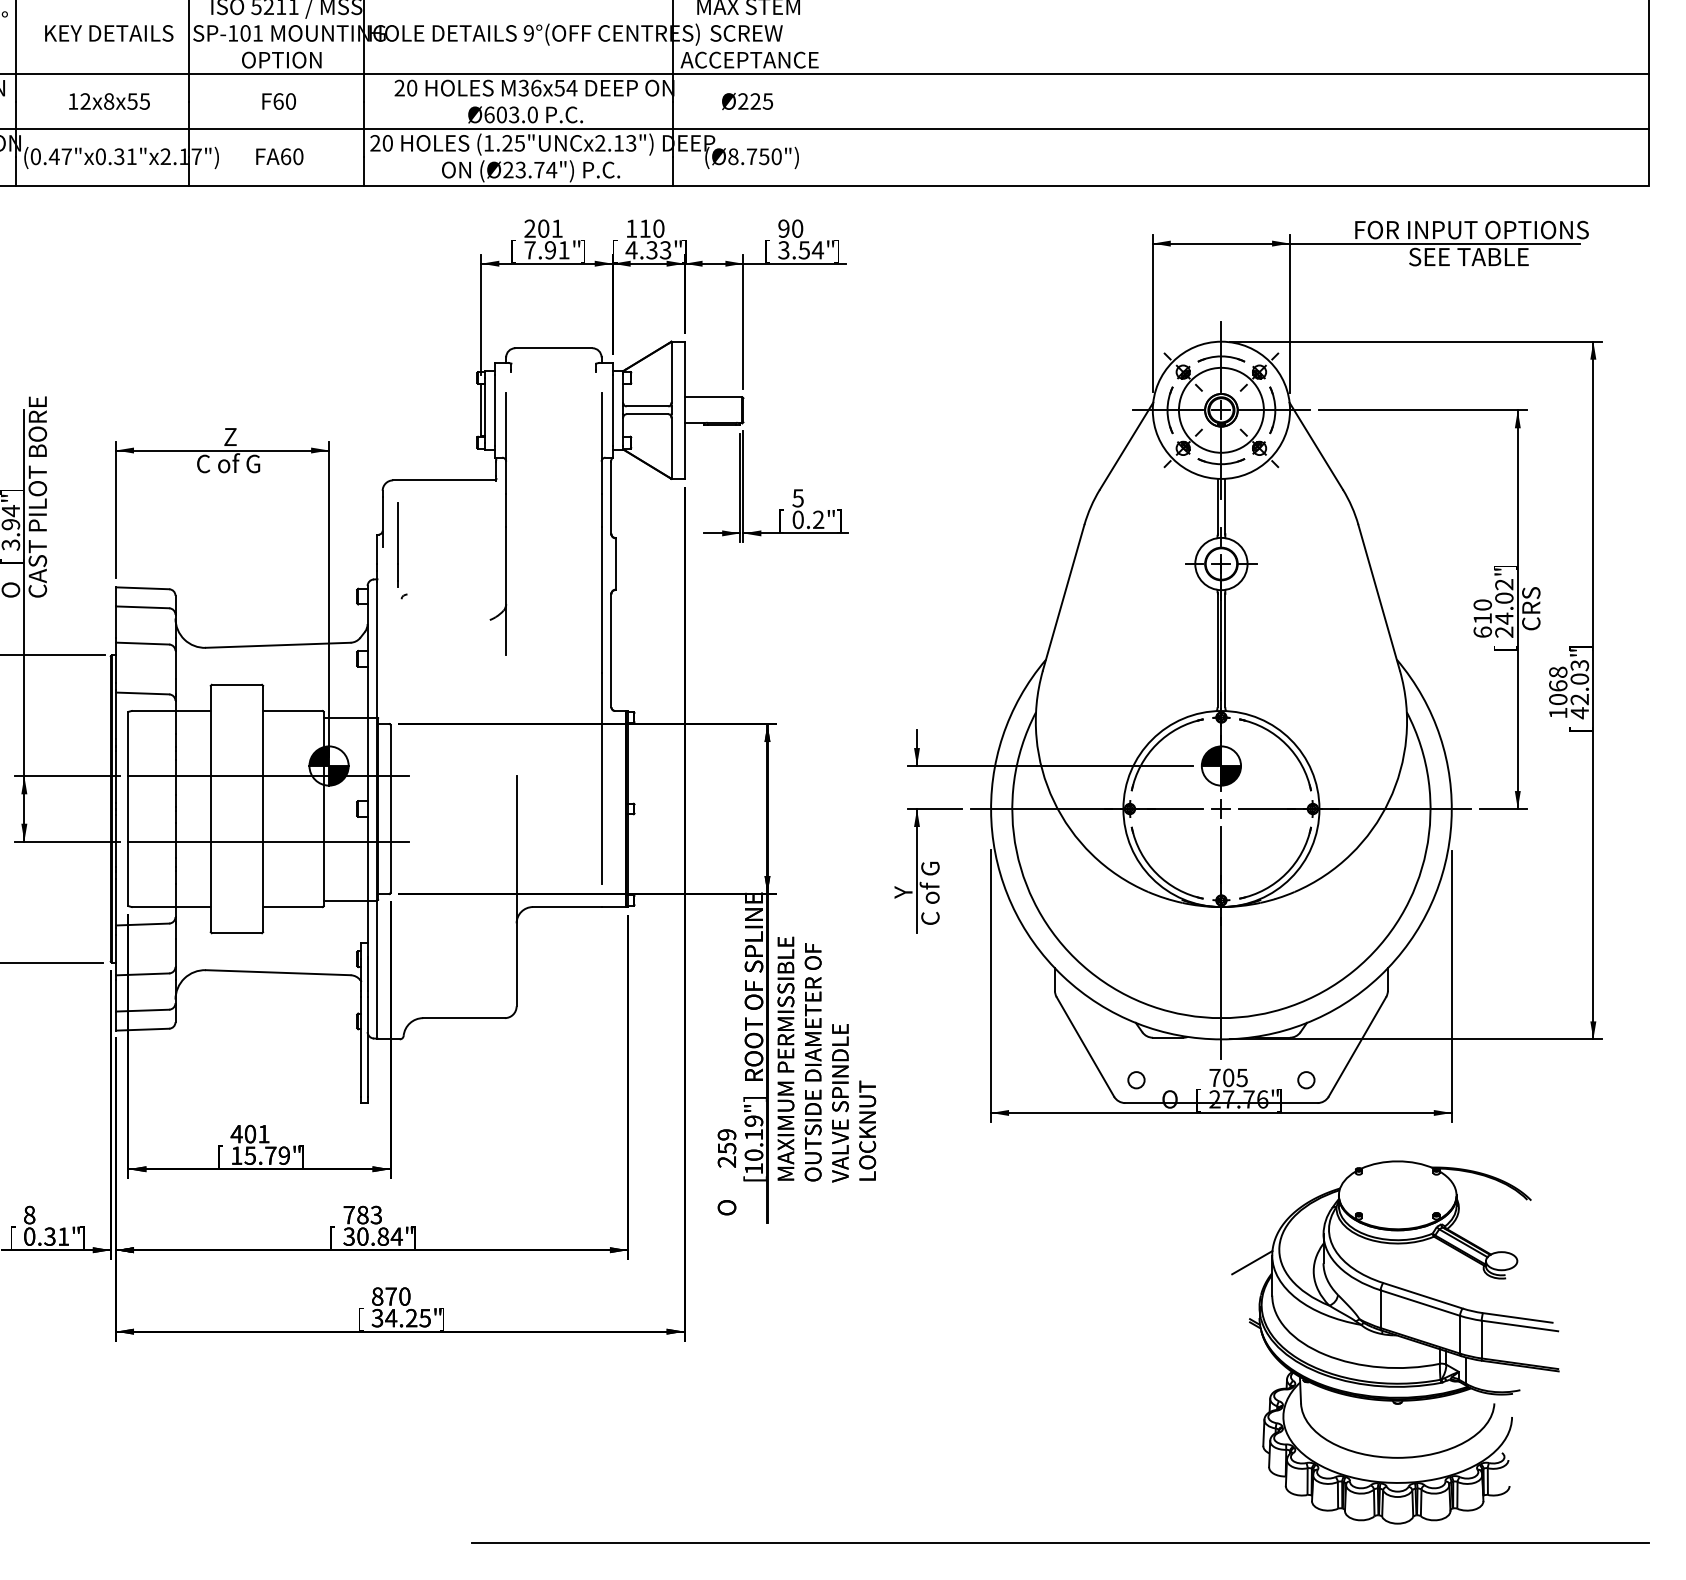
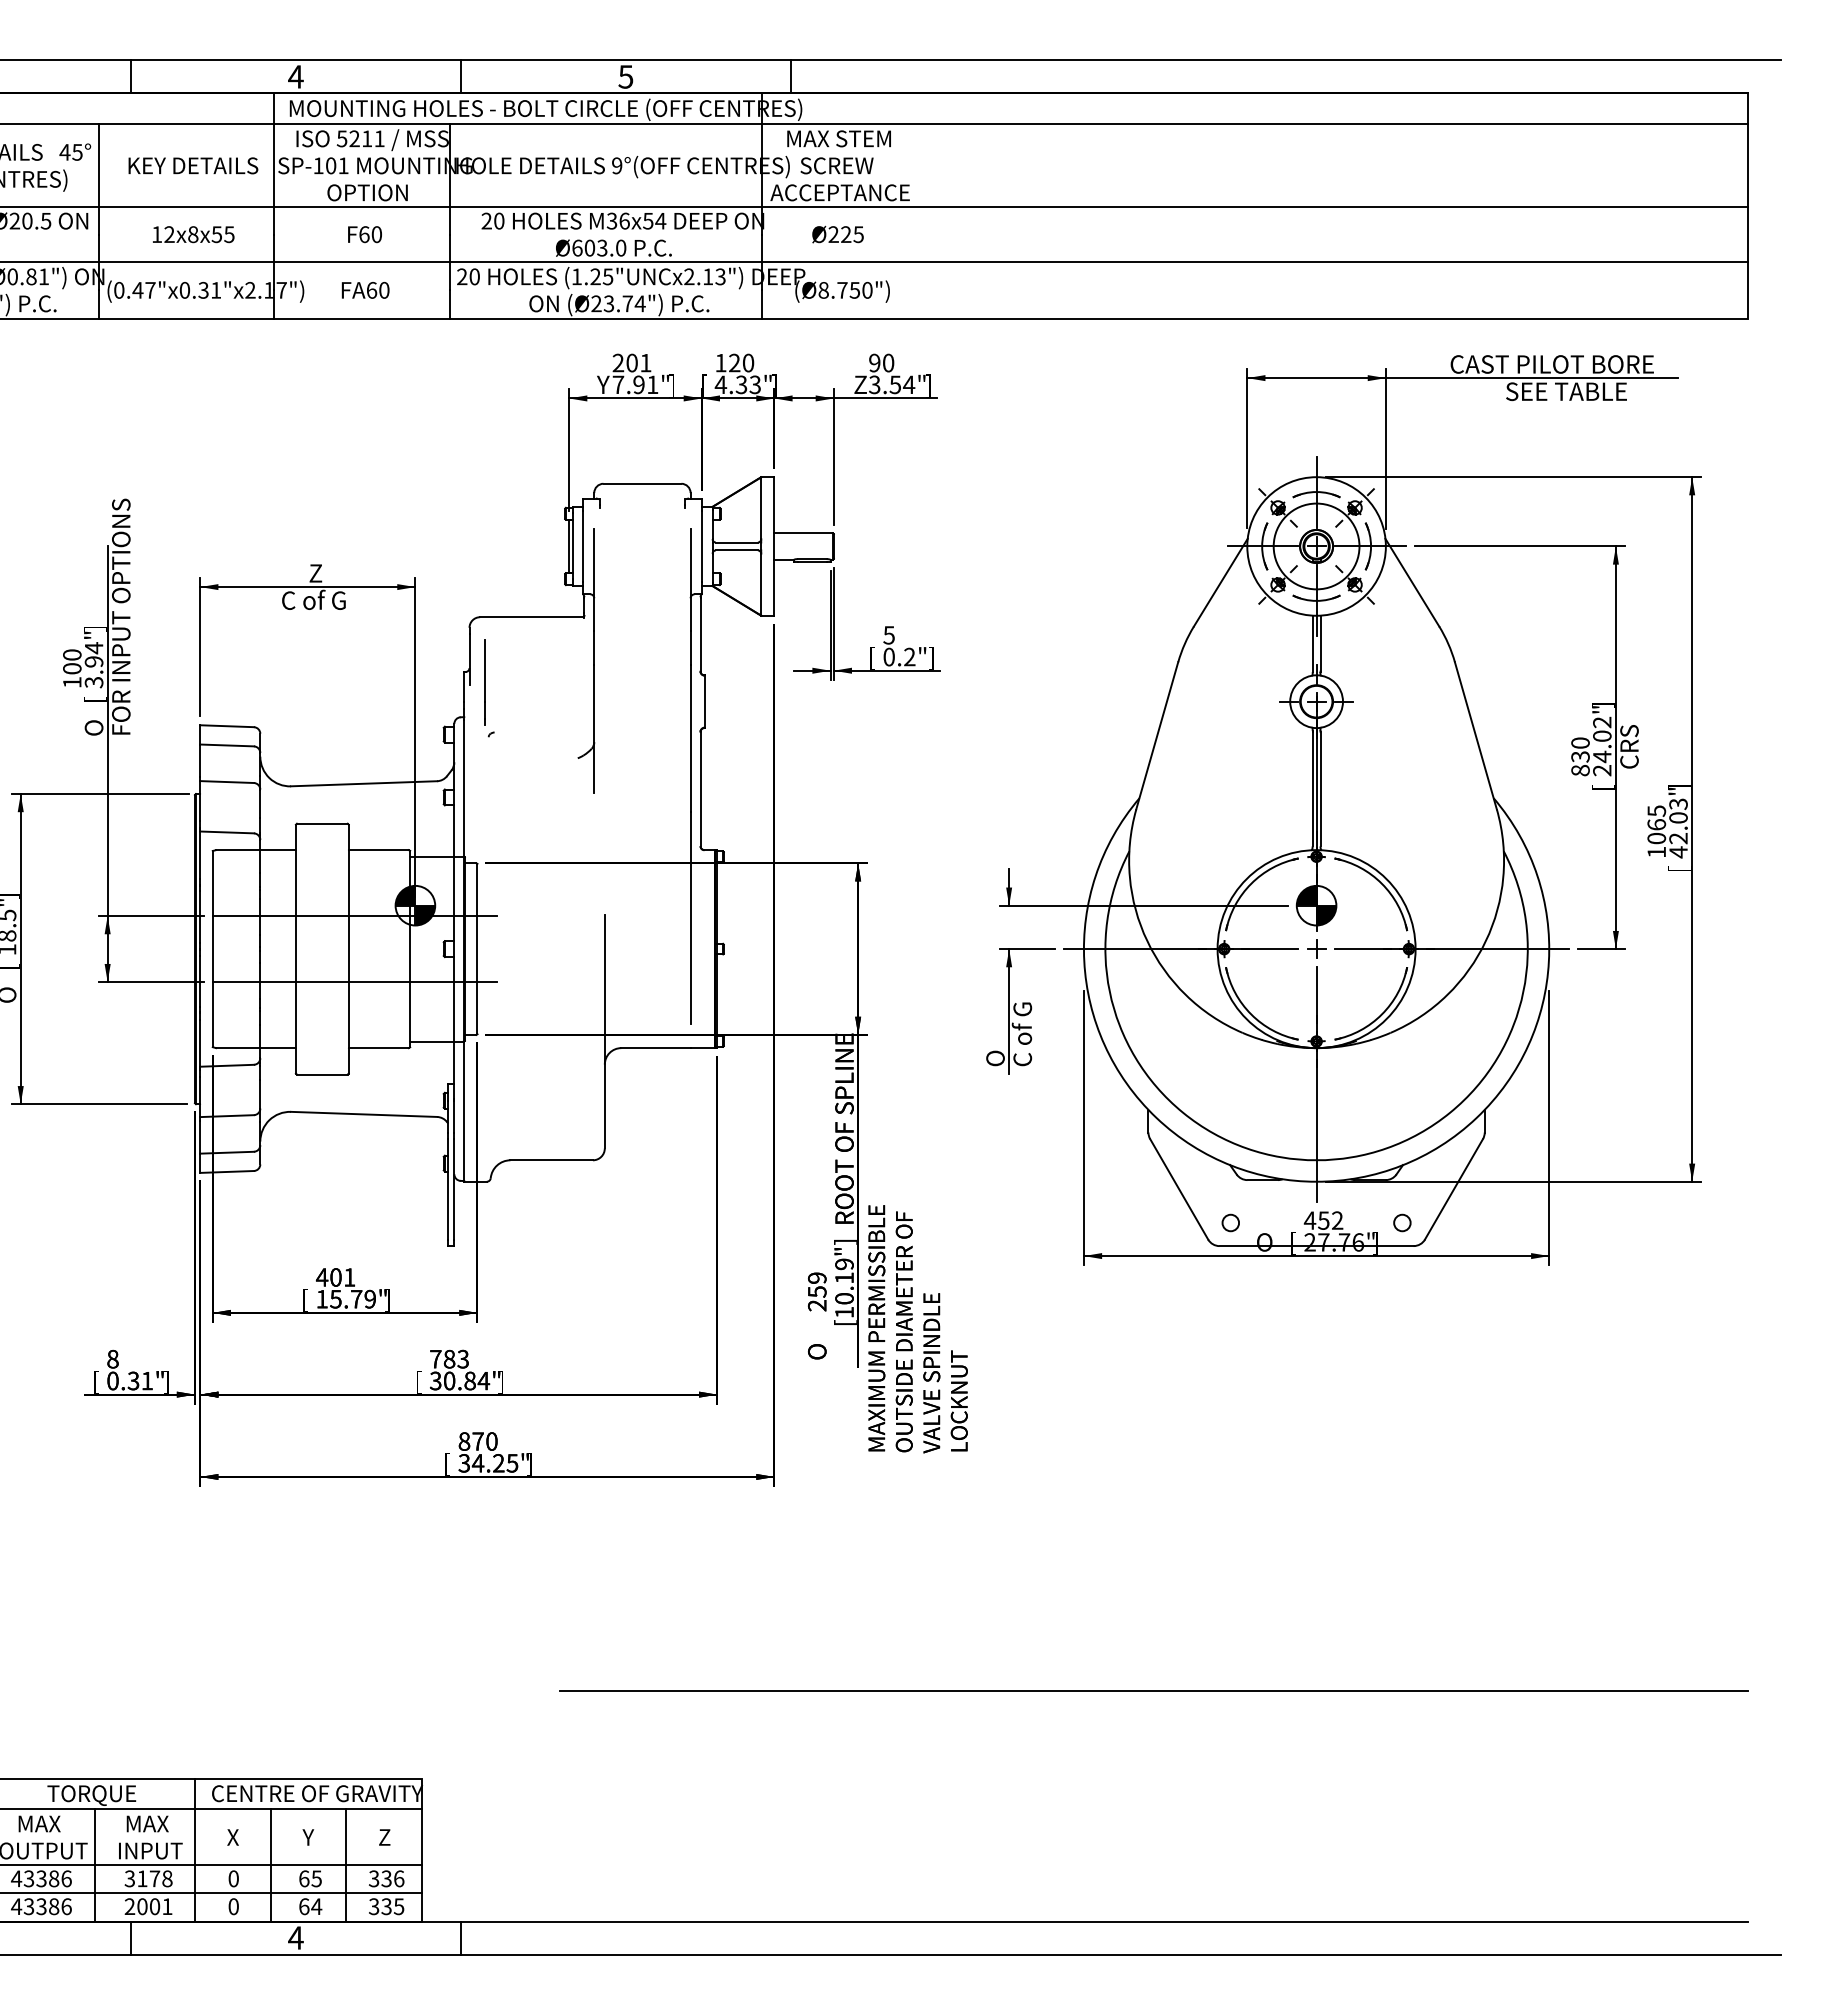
text: (645, 228) -> (734, 362), 110 -> 120
text: (1470, 230) -> (1568, 364), FOR INPUT OPTIONS -> CAST PILOT BORE
text: (515, 250) -> (603, 385), [ -> Y
text: (769, 250) -> (860, 385), [ -> Z
text: (38, 479) -> (121, 616), CAST PILOT BORE -> FOR INPUT OPTIONS
text: (1482, 625) -> (1580, 763), 610 -> 830
text: (1558, 671) -> (1656, 810), 1068 -> 1065
text: (903, 905) -> (995, 1046), Y -> O
text: (826, 1059) -> (917, 1329), moved
text: (1228, 1077) -> (1323, 1220), 705 -> 452
part: (1395, 1342) -> (1492, 1487), removed

